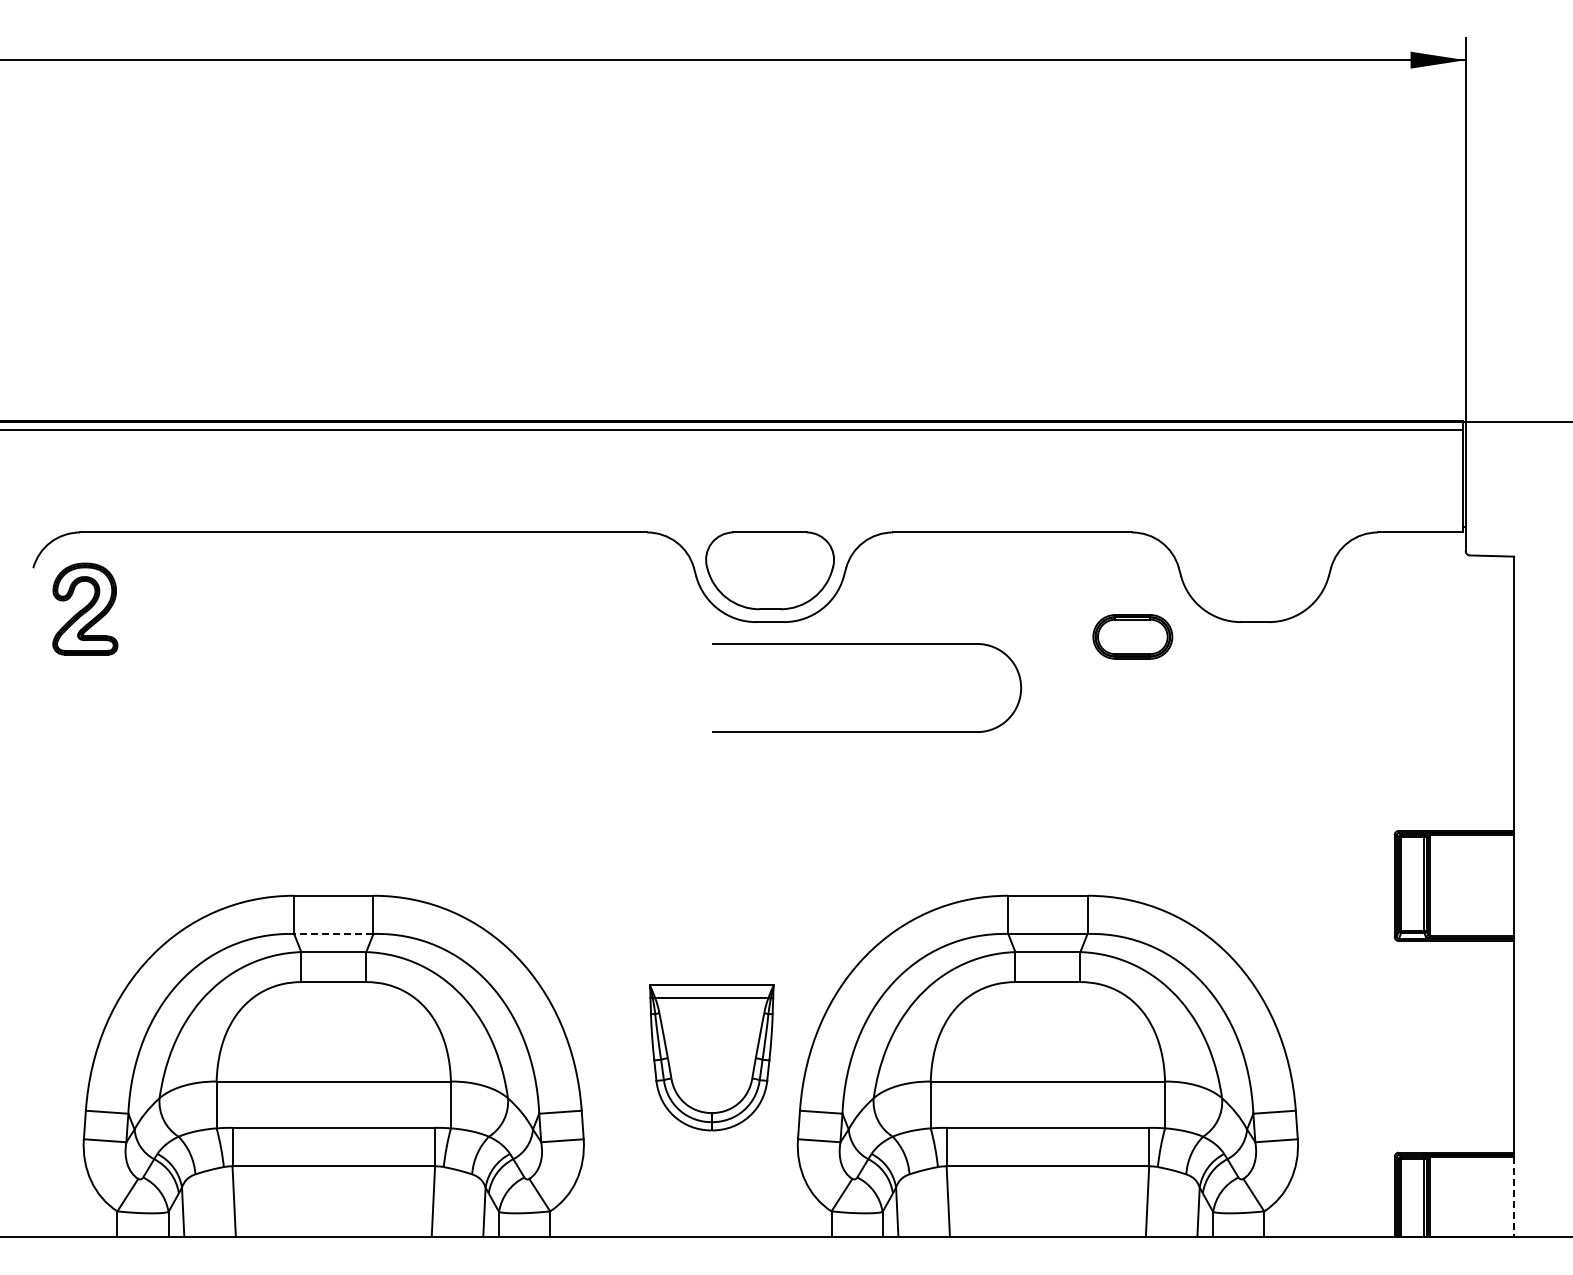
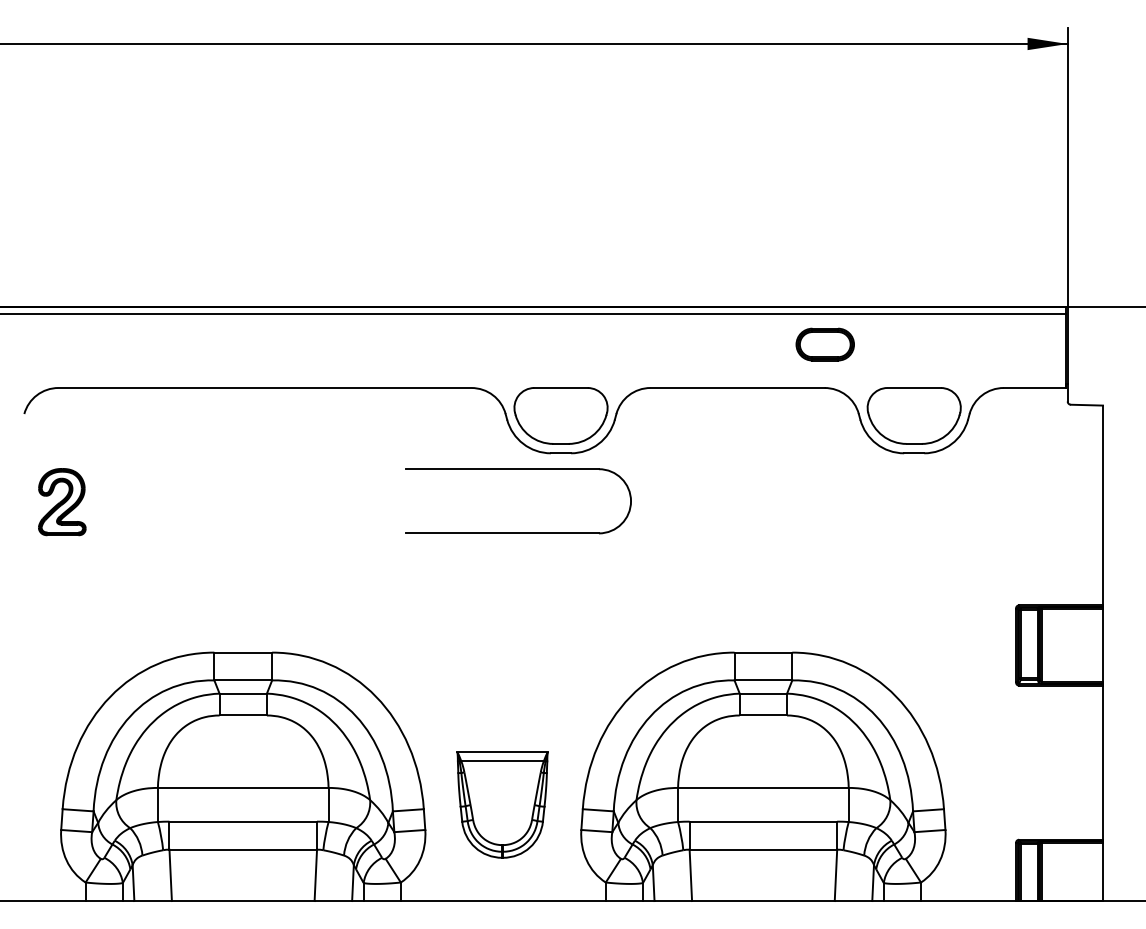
part: (1254, 570) -> (913, 415), added
part: (85, 608) -> (62, 501), moved
part: (1132, 636) -> (825, 344), moved
part: (867, 644) -> (519, 469), moved
line: (333, 933) -> (243, 680), dashed -> solid
part: (711, 1057) -> (502, 804), moved
line: (1514, 1196) -> (1103, 871), dashed -> solid

